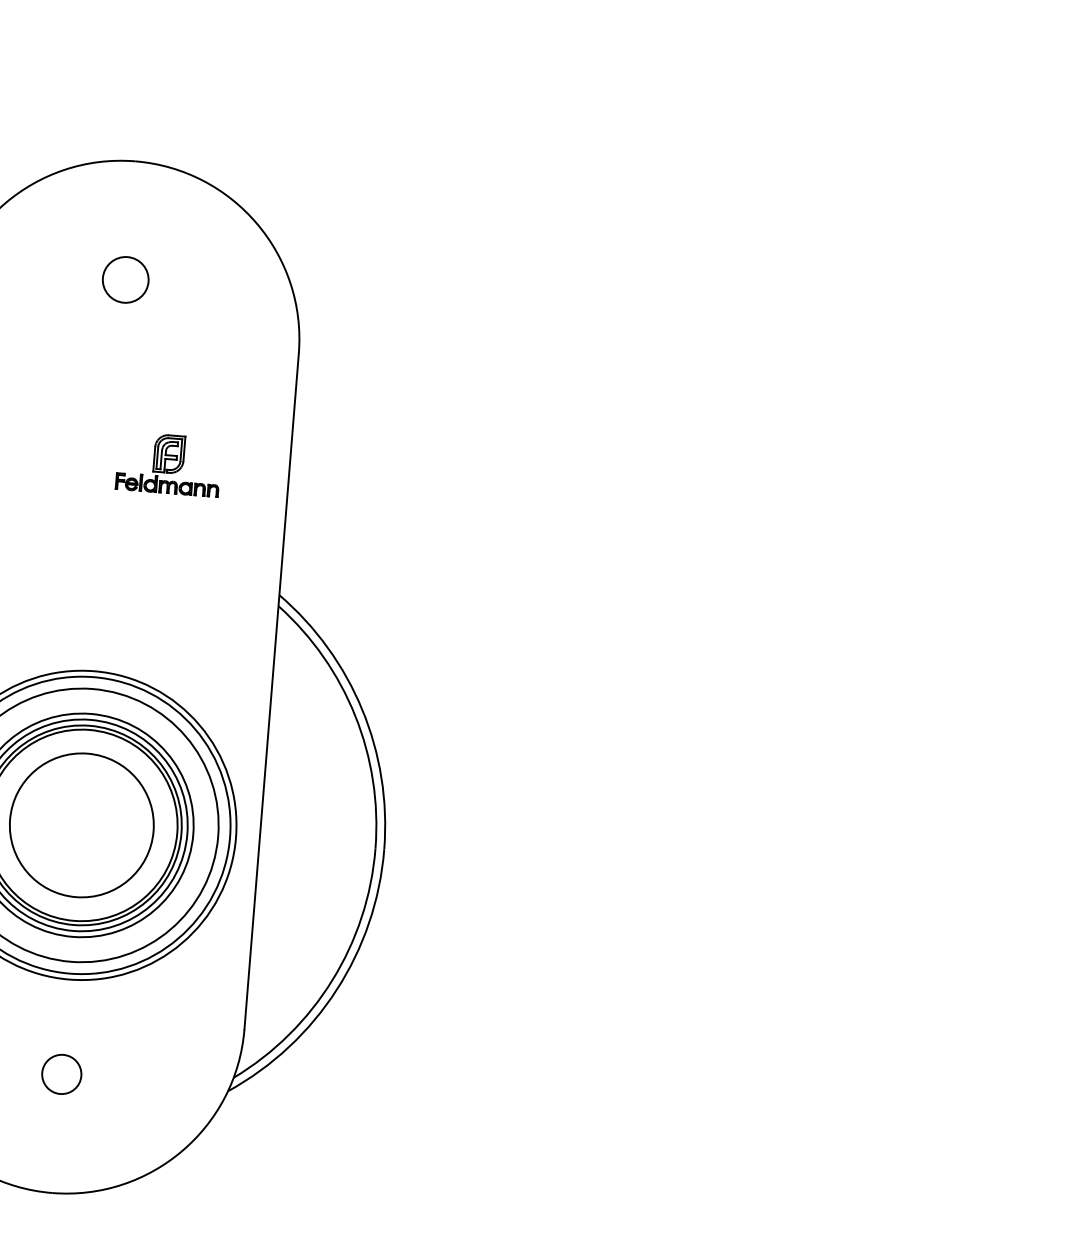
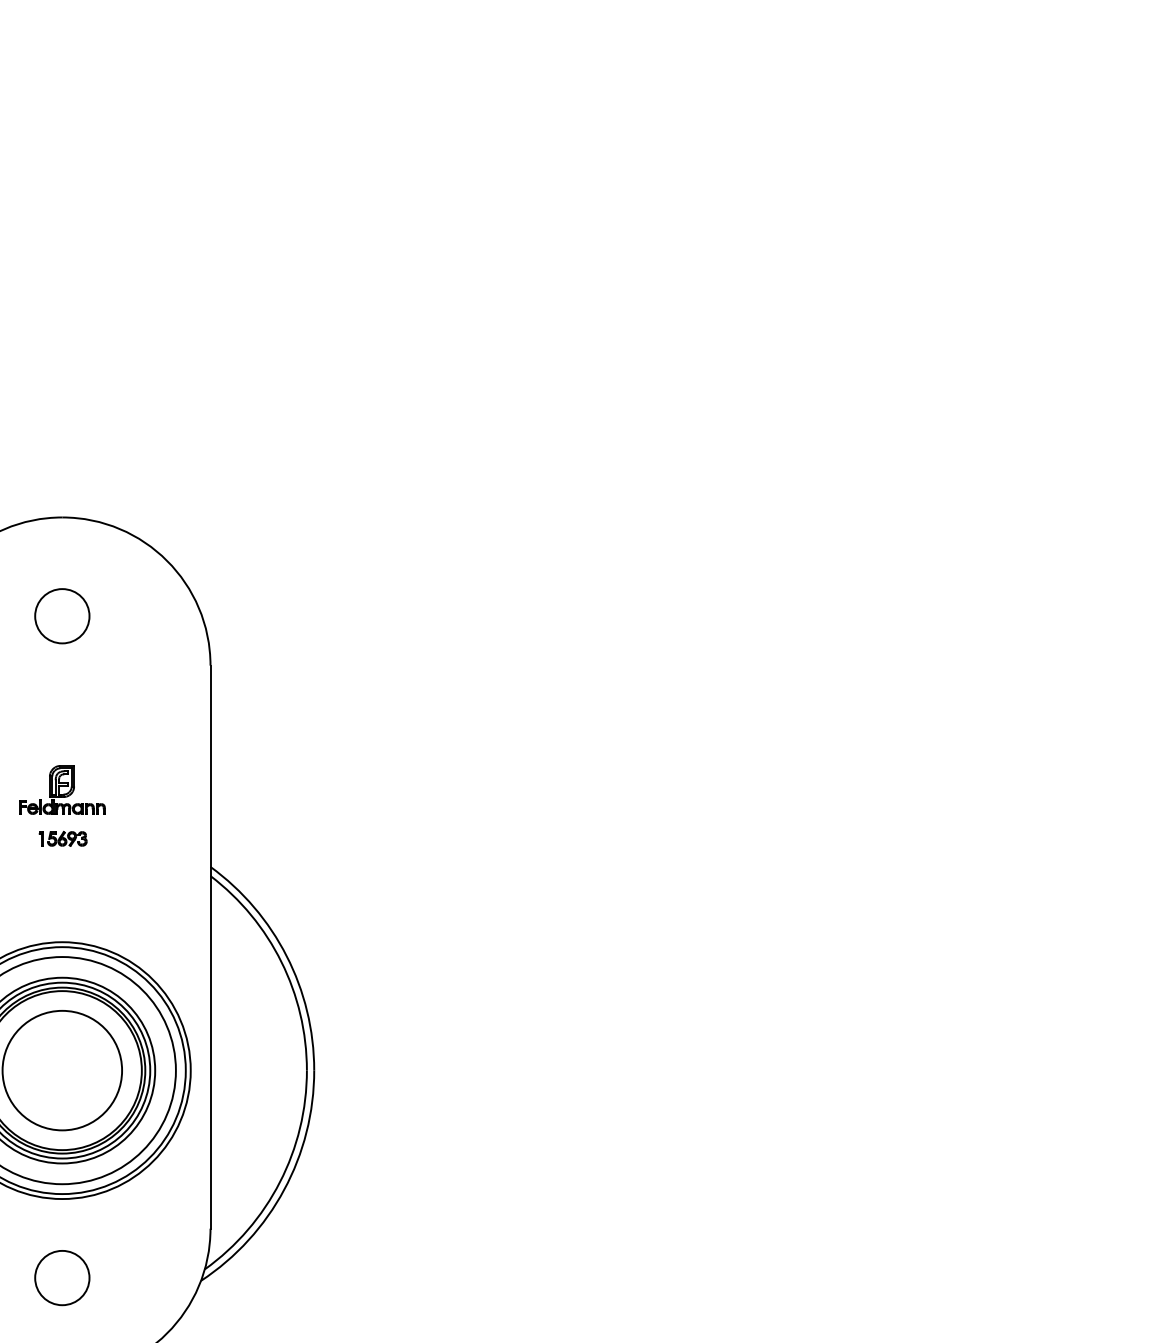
circle: (125, 280) -> (62, 616), size x1.43
part: (169, 463) -> (62, 789), moved
part: (104, 546) -> (62, 838), added
circle: (62, 1073) -> (62, 1277), size x1.67

